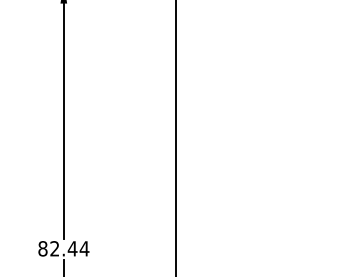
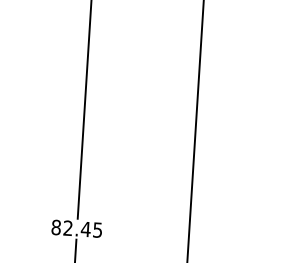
text: (84, 248) -> (97, 229), 82.44 -> 82.45

